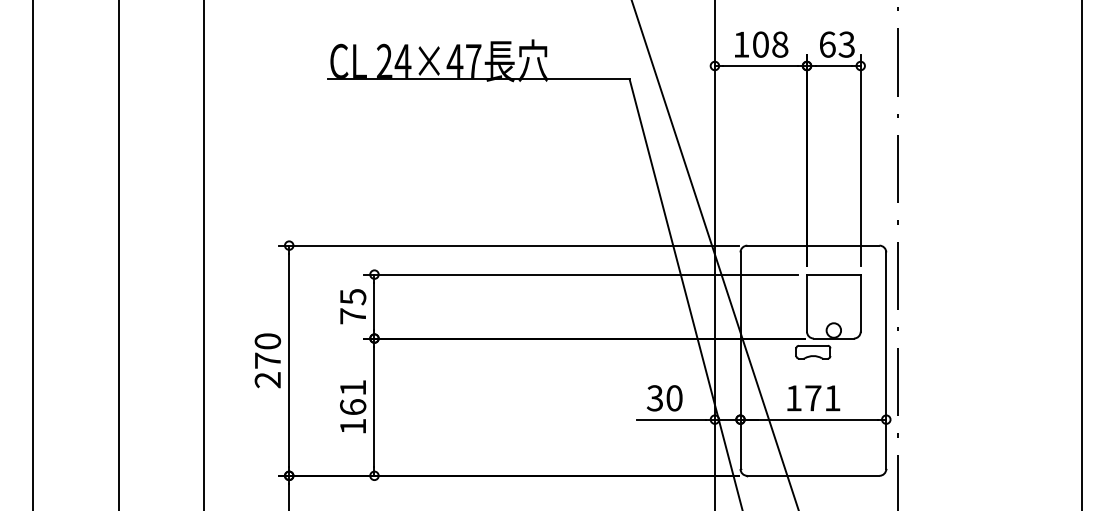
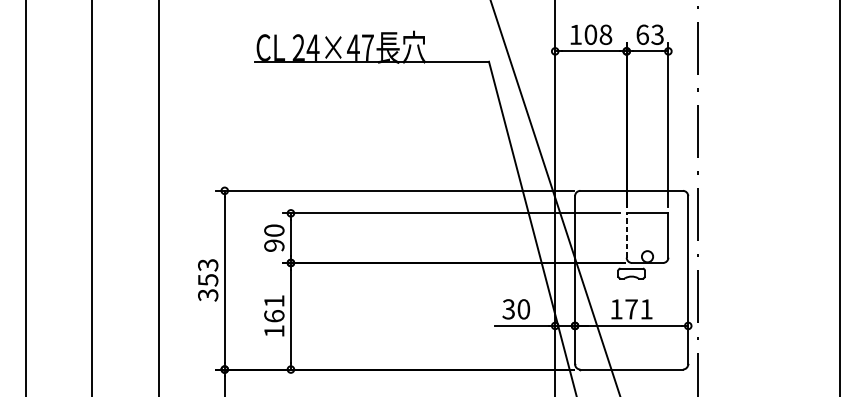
line: (807, 303) -> (627, 235), solid -> dashed
text: (353, 306) -> (274, 238), 75 -> 90
text: (267, 360) -> (207, 280), 270 -> 353

